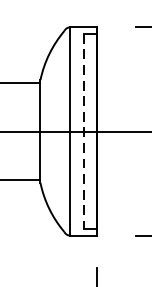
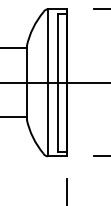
line: (84, 130) -> (57, 82), dashed -> solid

